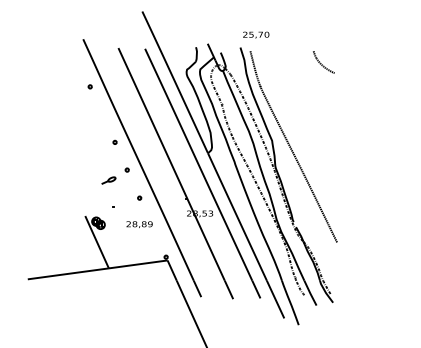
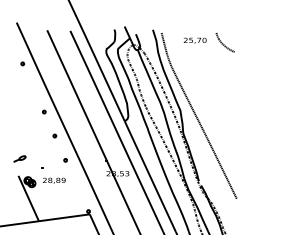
text: (256, 34) -> (195, 40), moved
part: (108, 180) -> (19, 158), moved
text: (139, 224) -> (54, 180), moved

